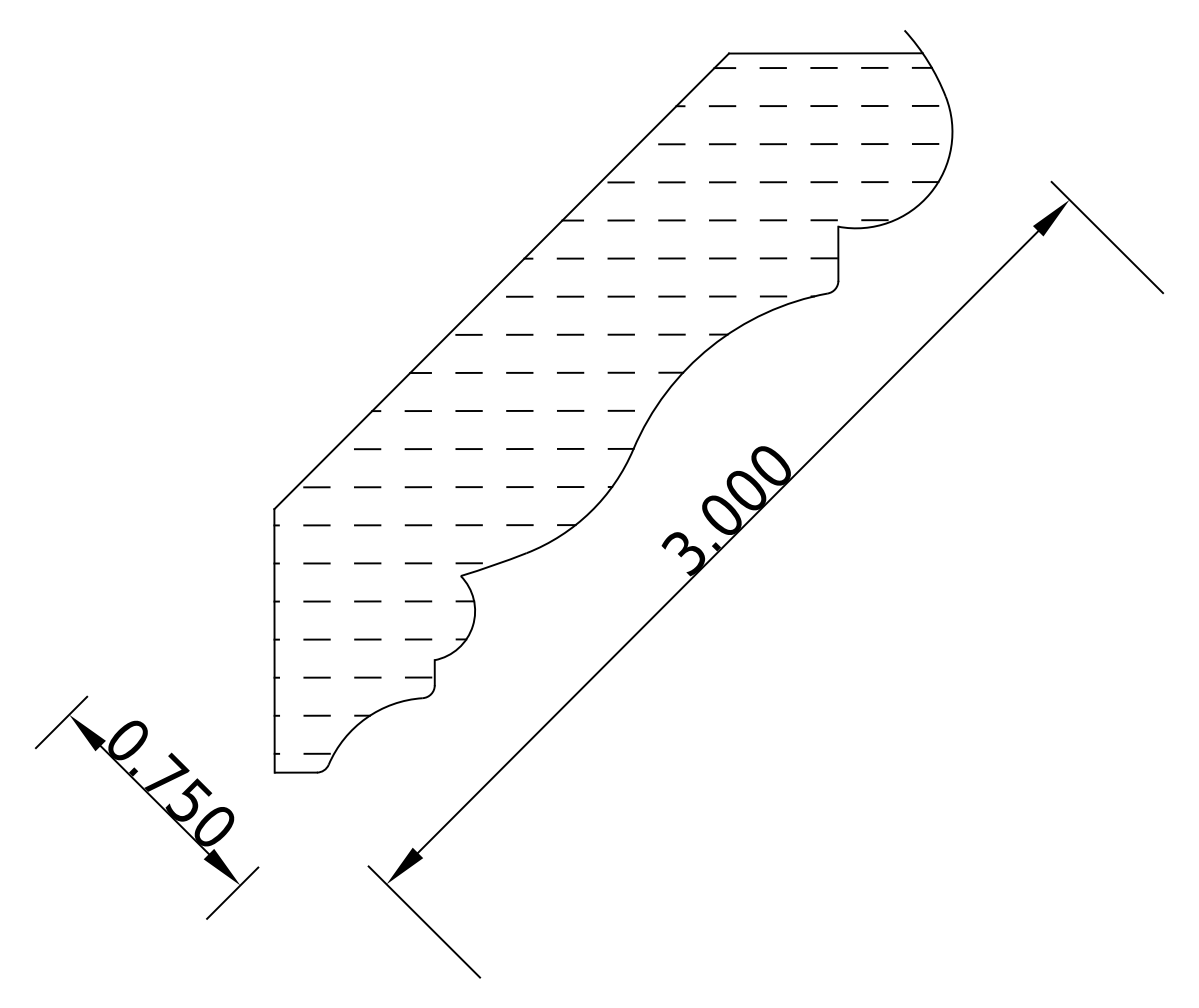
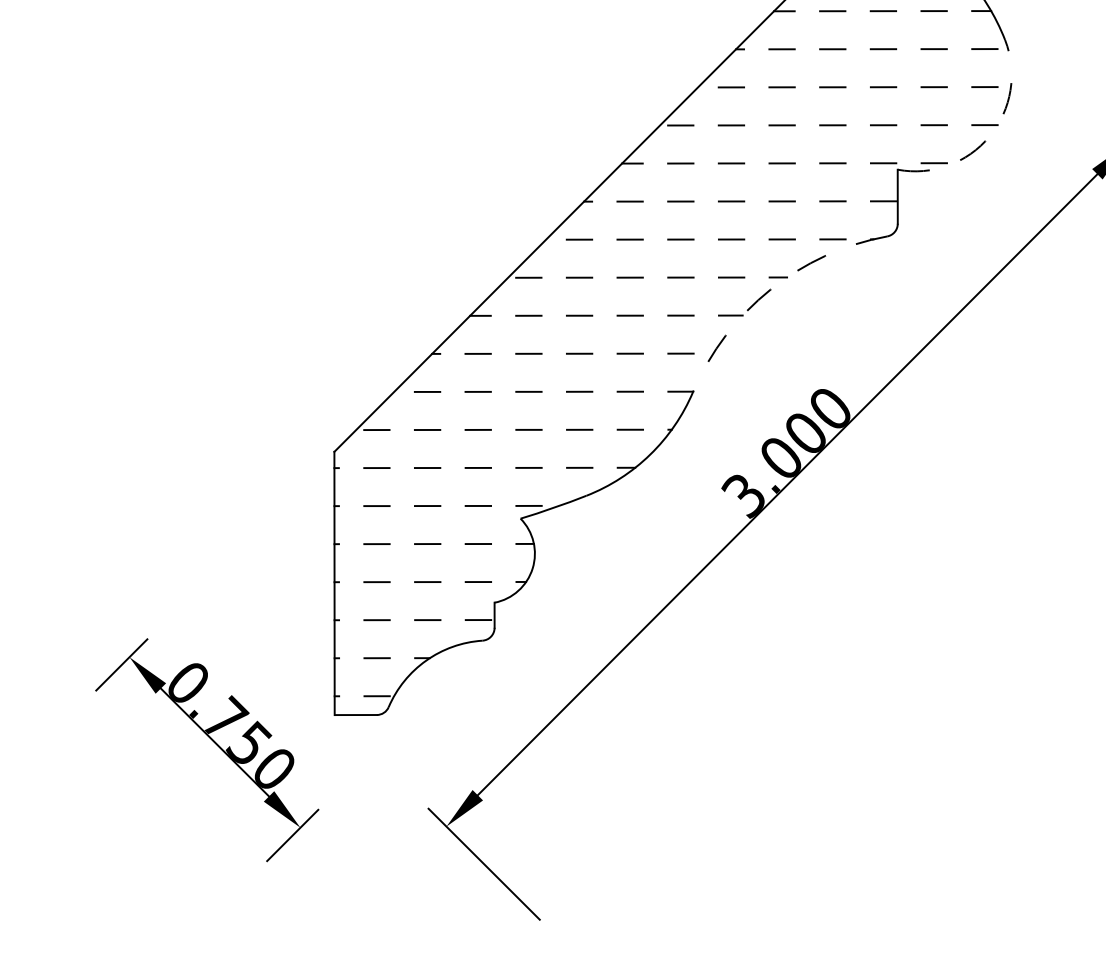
arc: (930, 193) -> (989, 136), solid -> dashed
arc: (711, 346) -> (771, 289), solid -> dashed

